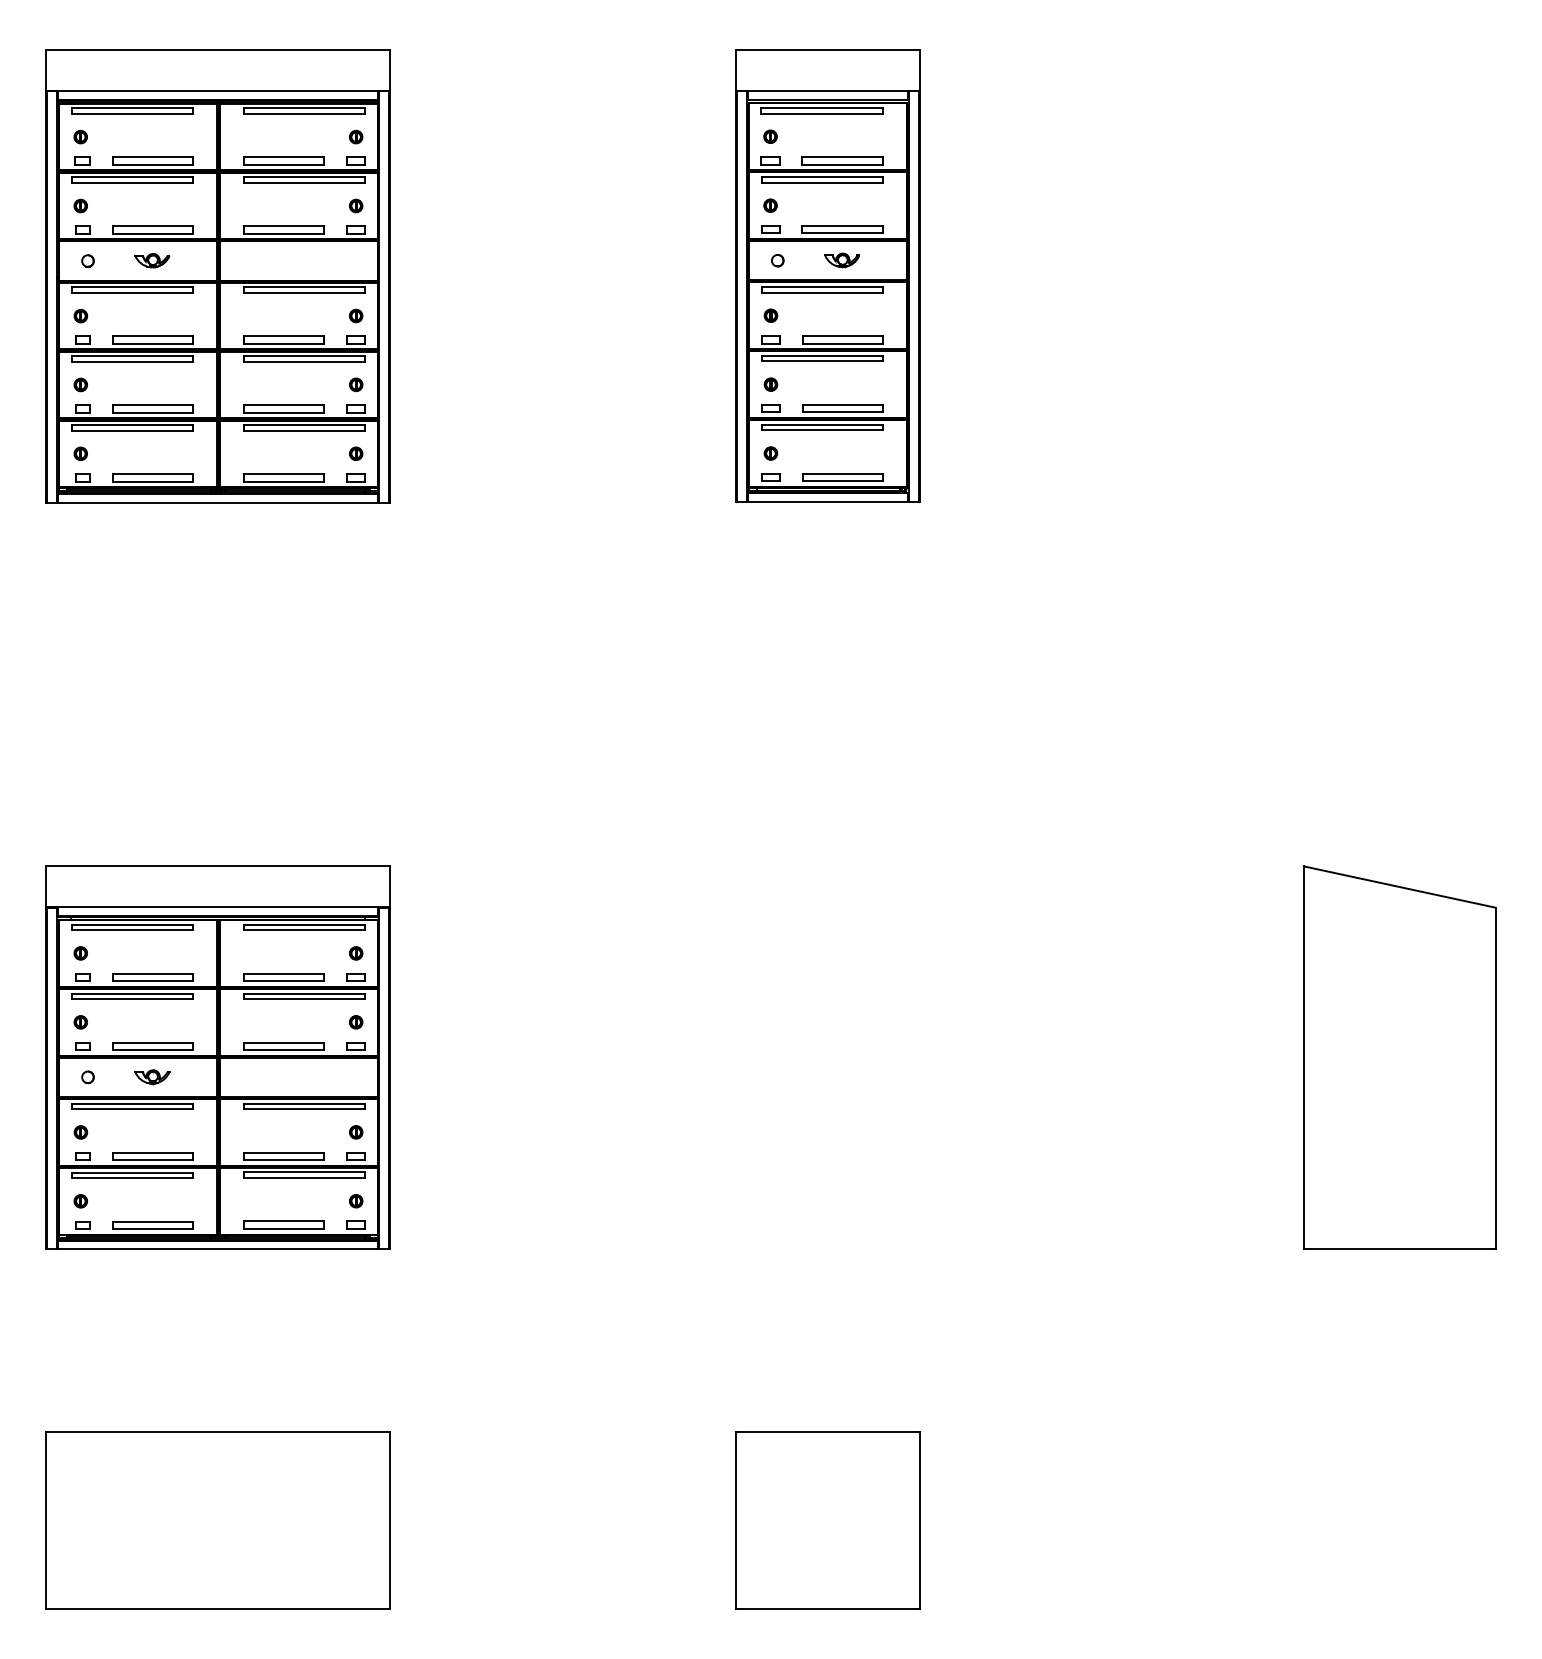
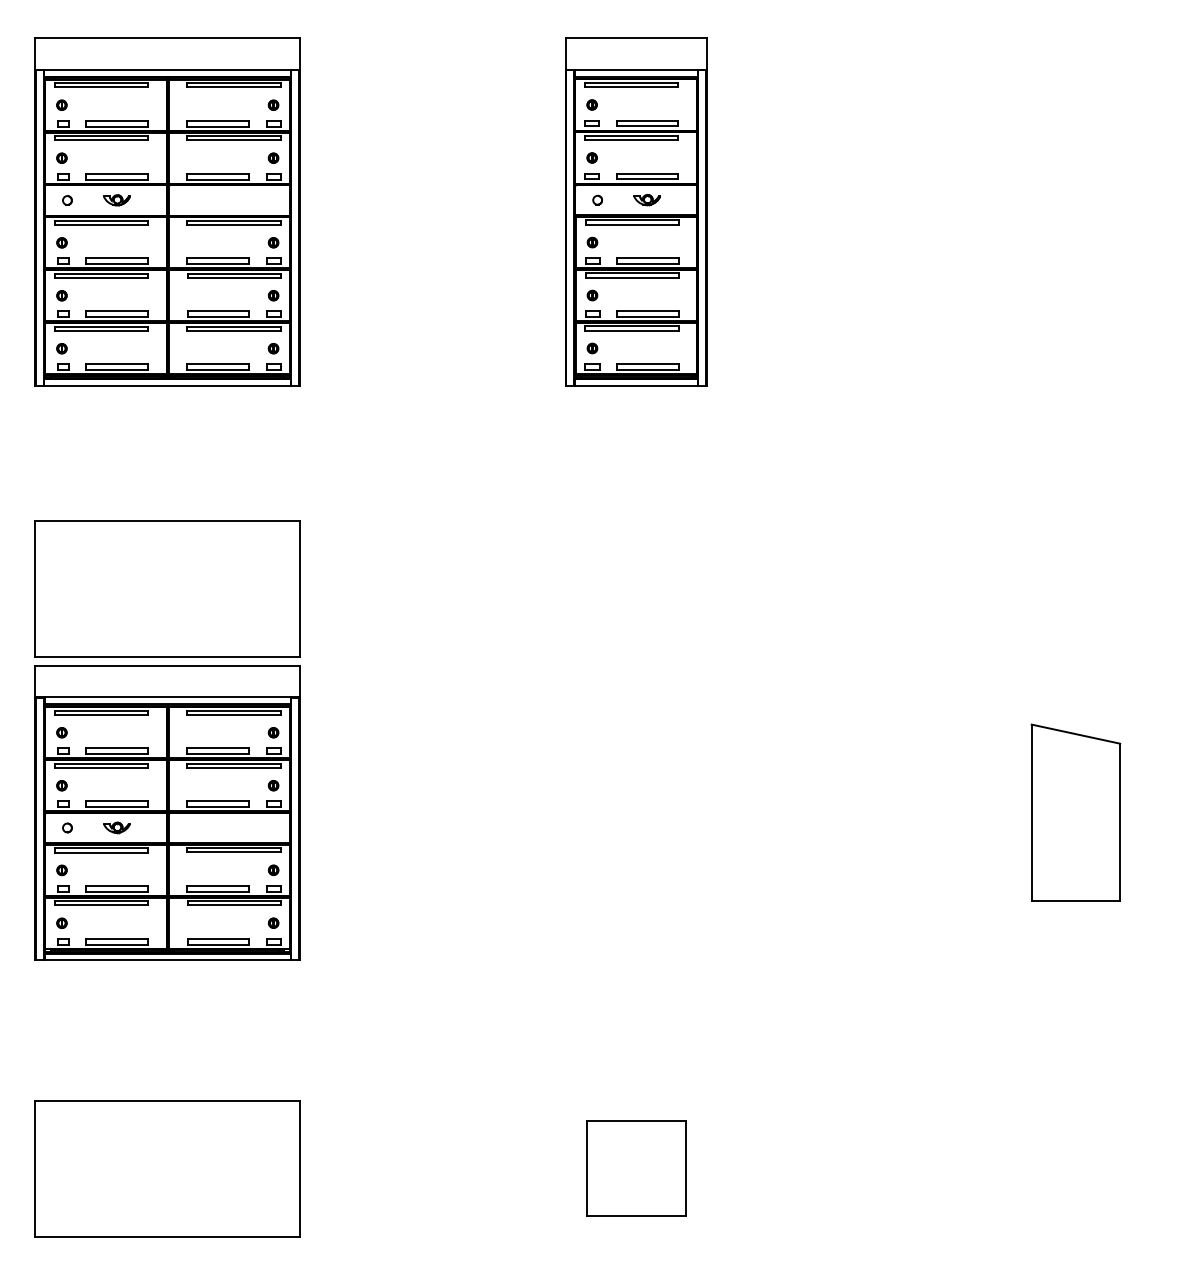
part: (217, 766) -> (167, 589), added
part: (1399, 1057) -> (1075, 812), size x0.6
part: (827, 1520) -> (635, 1168), size x0.7

